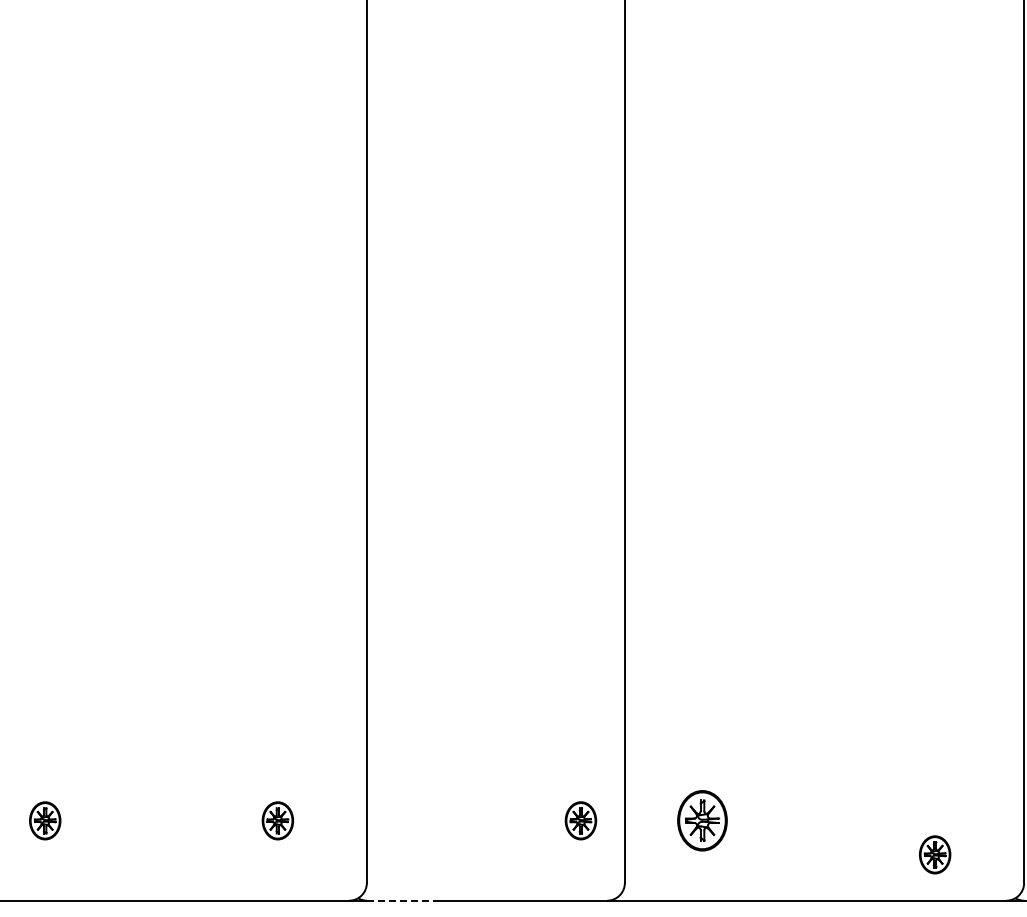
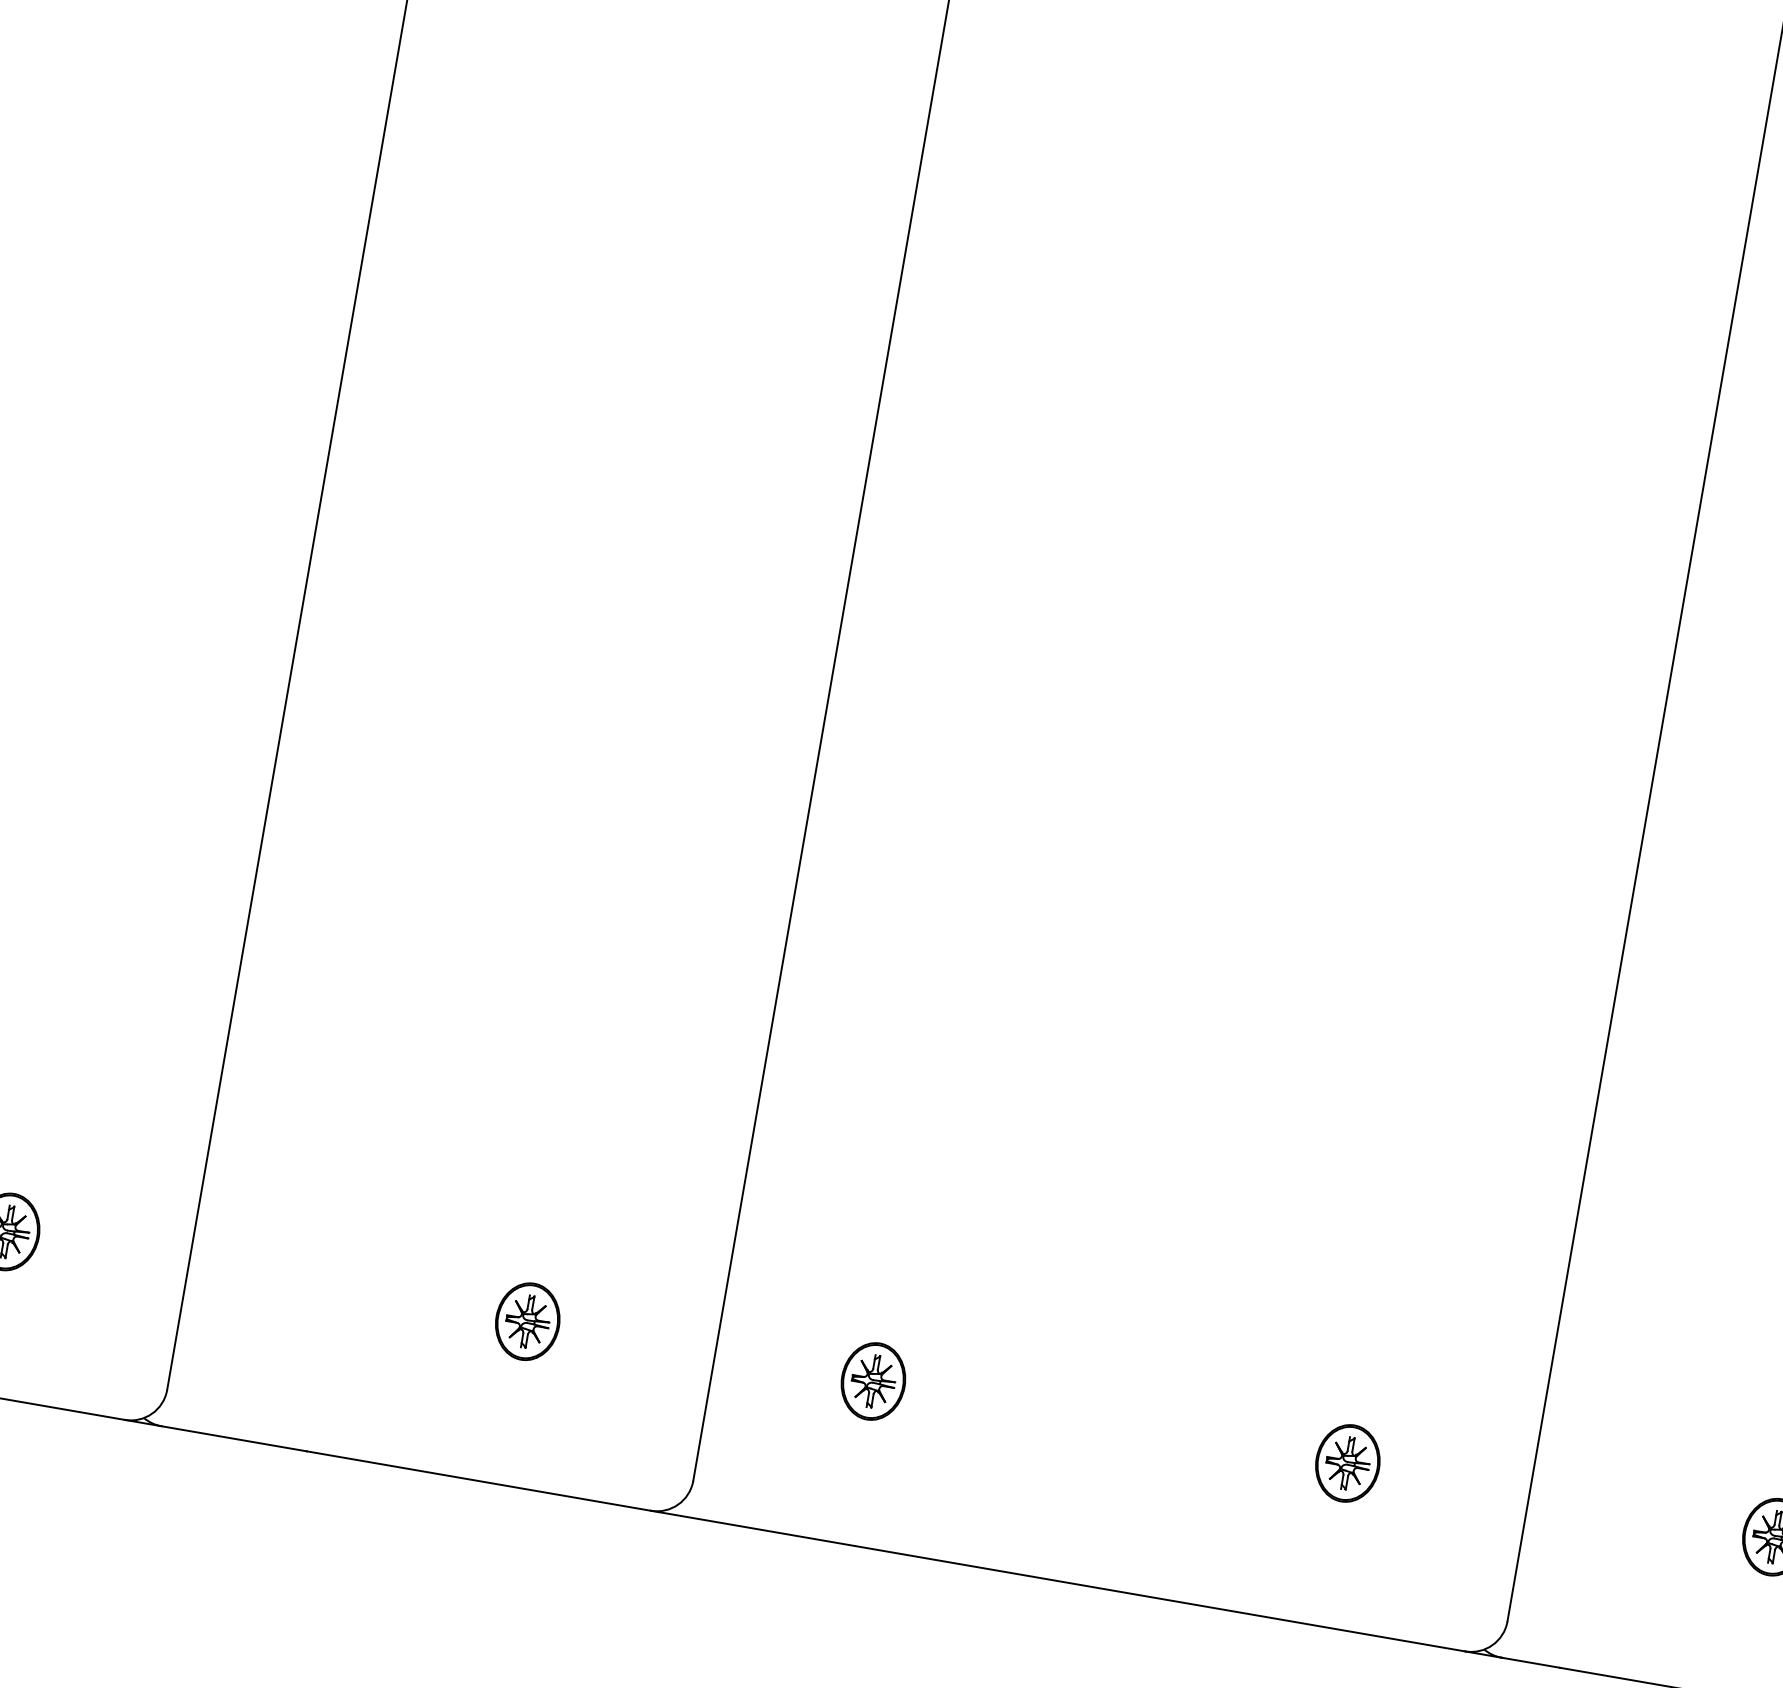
part: (580, 820) -> (526, 1320), moved
part: (702, 820) -> (873, 1380), size x0.62
part: (935, 854) -> (1348, 1462), moved
line: (402, 900) -> (233, 1438), dashed -> solid

